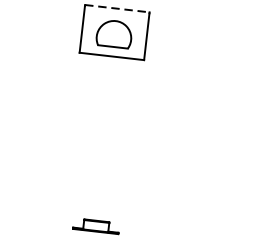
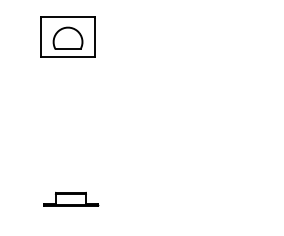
line: (117, 9) -> (68, 17), dashed -> solid
part: (96, 226) -> (71, 199), size x1.43

